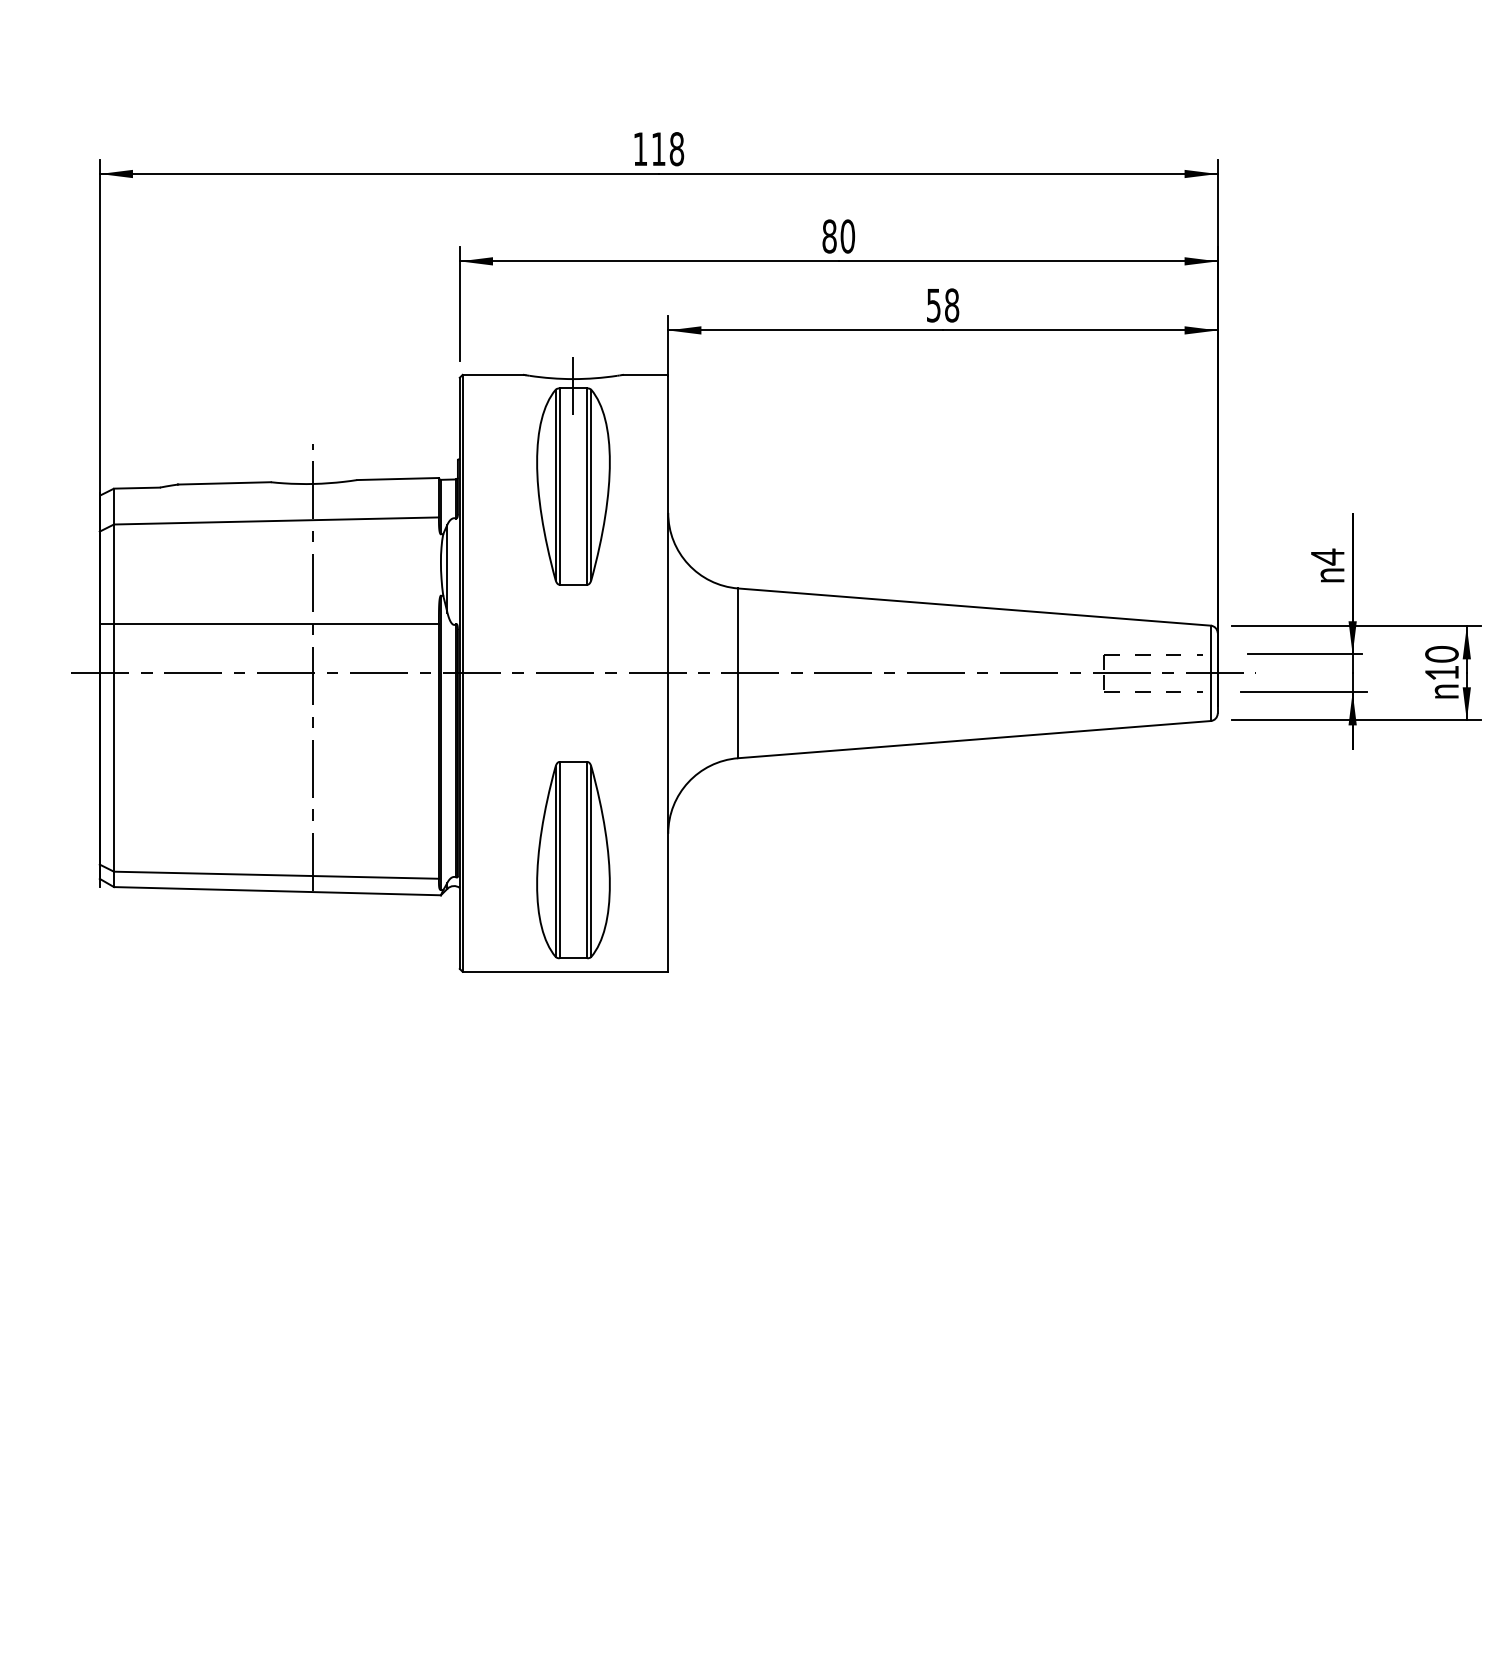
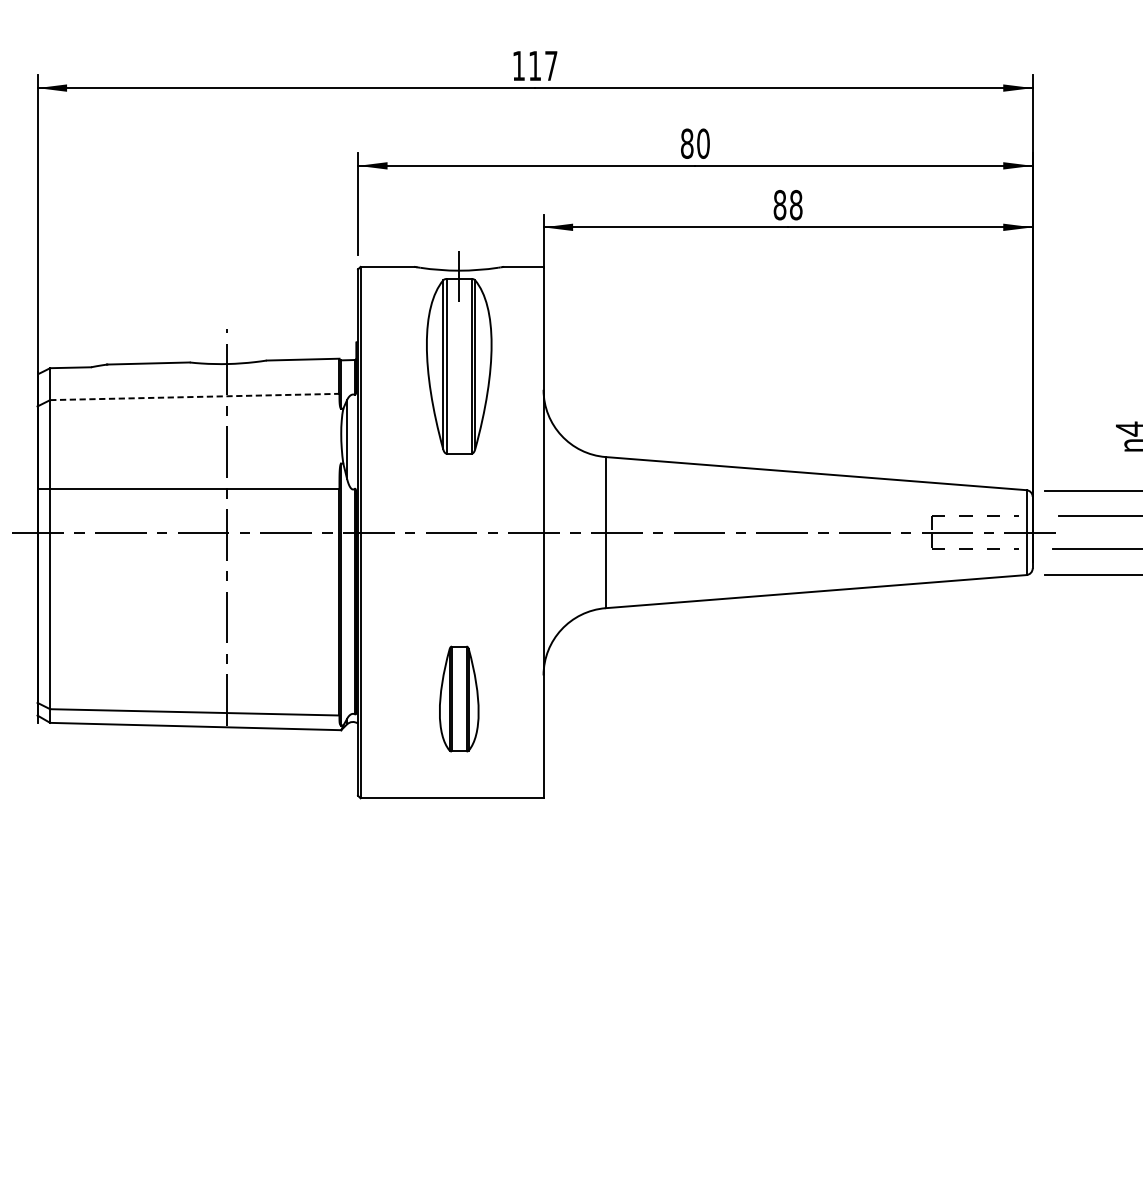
text: (676, 149) -> (550, 66), 118 -> 117
text: (933, 305) -> (779, 205), 58 -> 88
line: (276, 520) -> (194, 396), solid -> dashed
part: (573, 860) -> (459, 699), size x0.6

